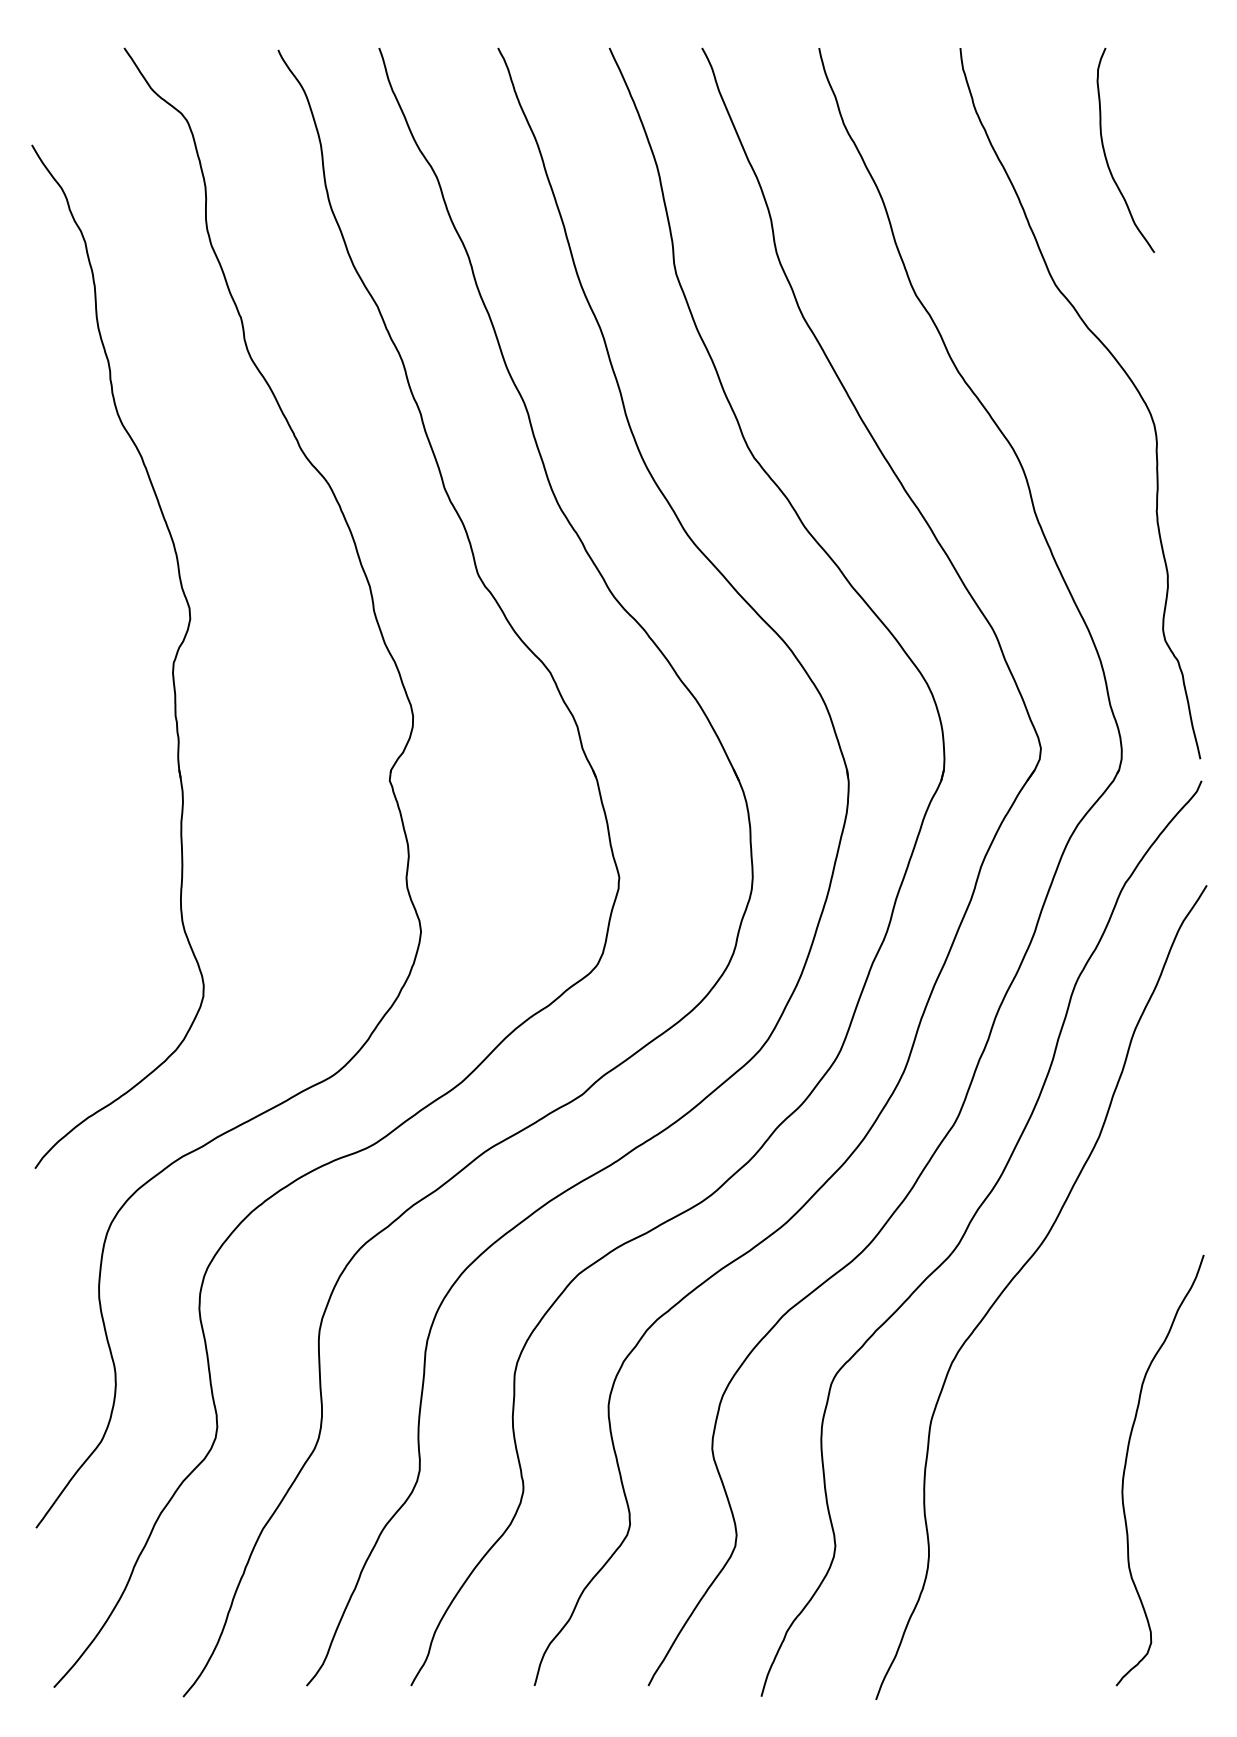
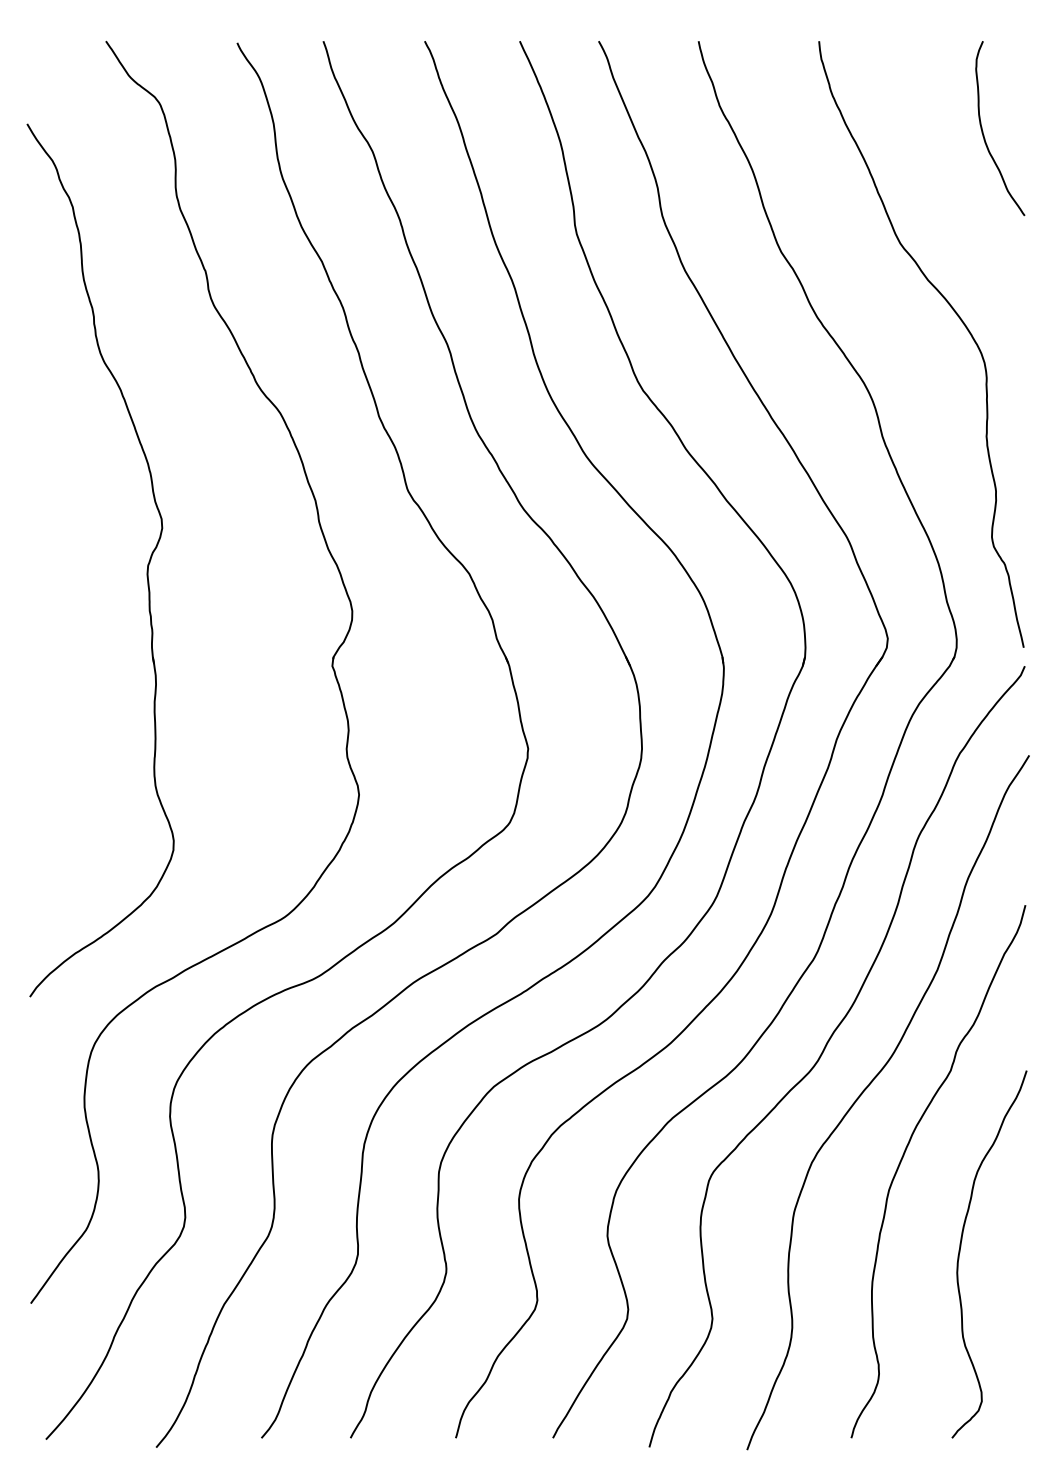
curve: (1106, 155) -> (983, 132), moved
curve: (1060, 1354) -> (904, 1155), added

